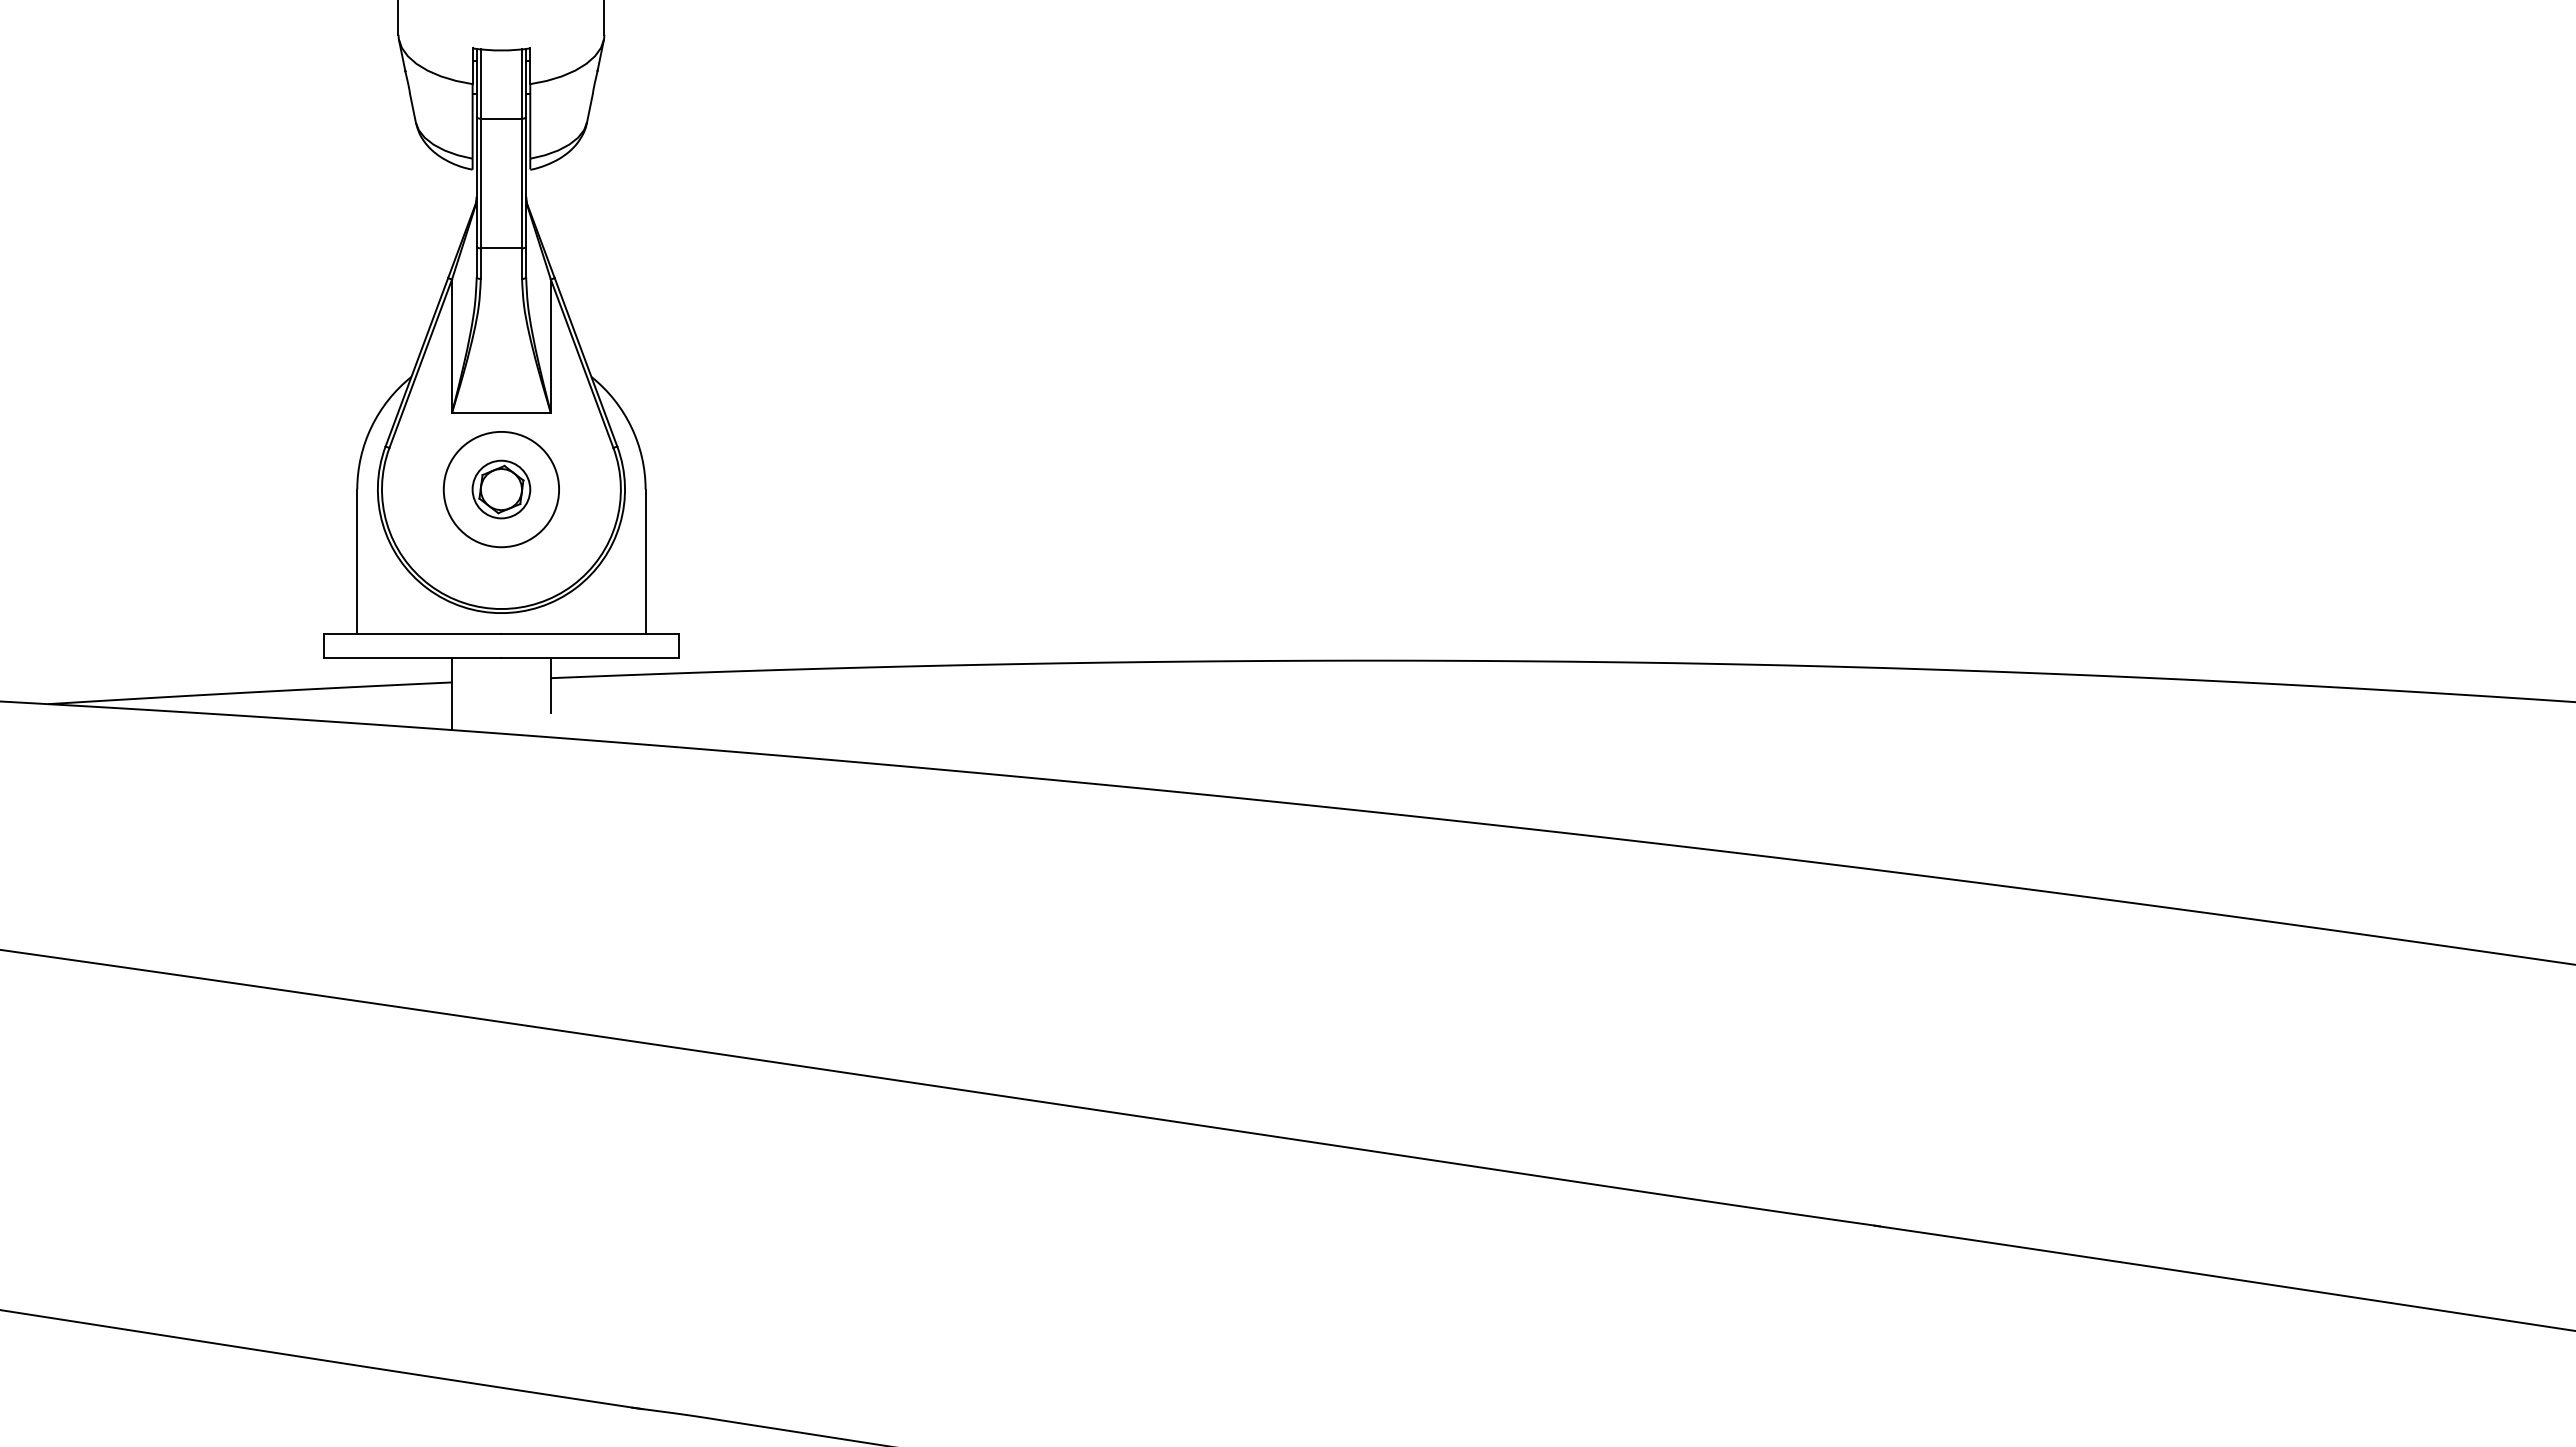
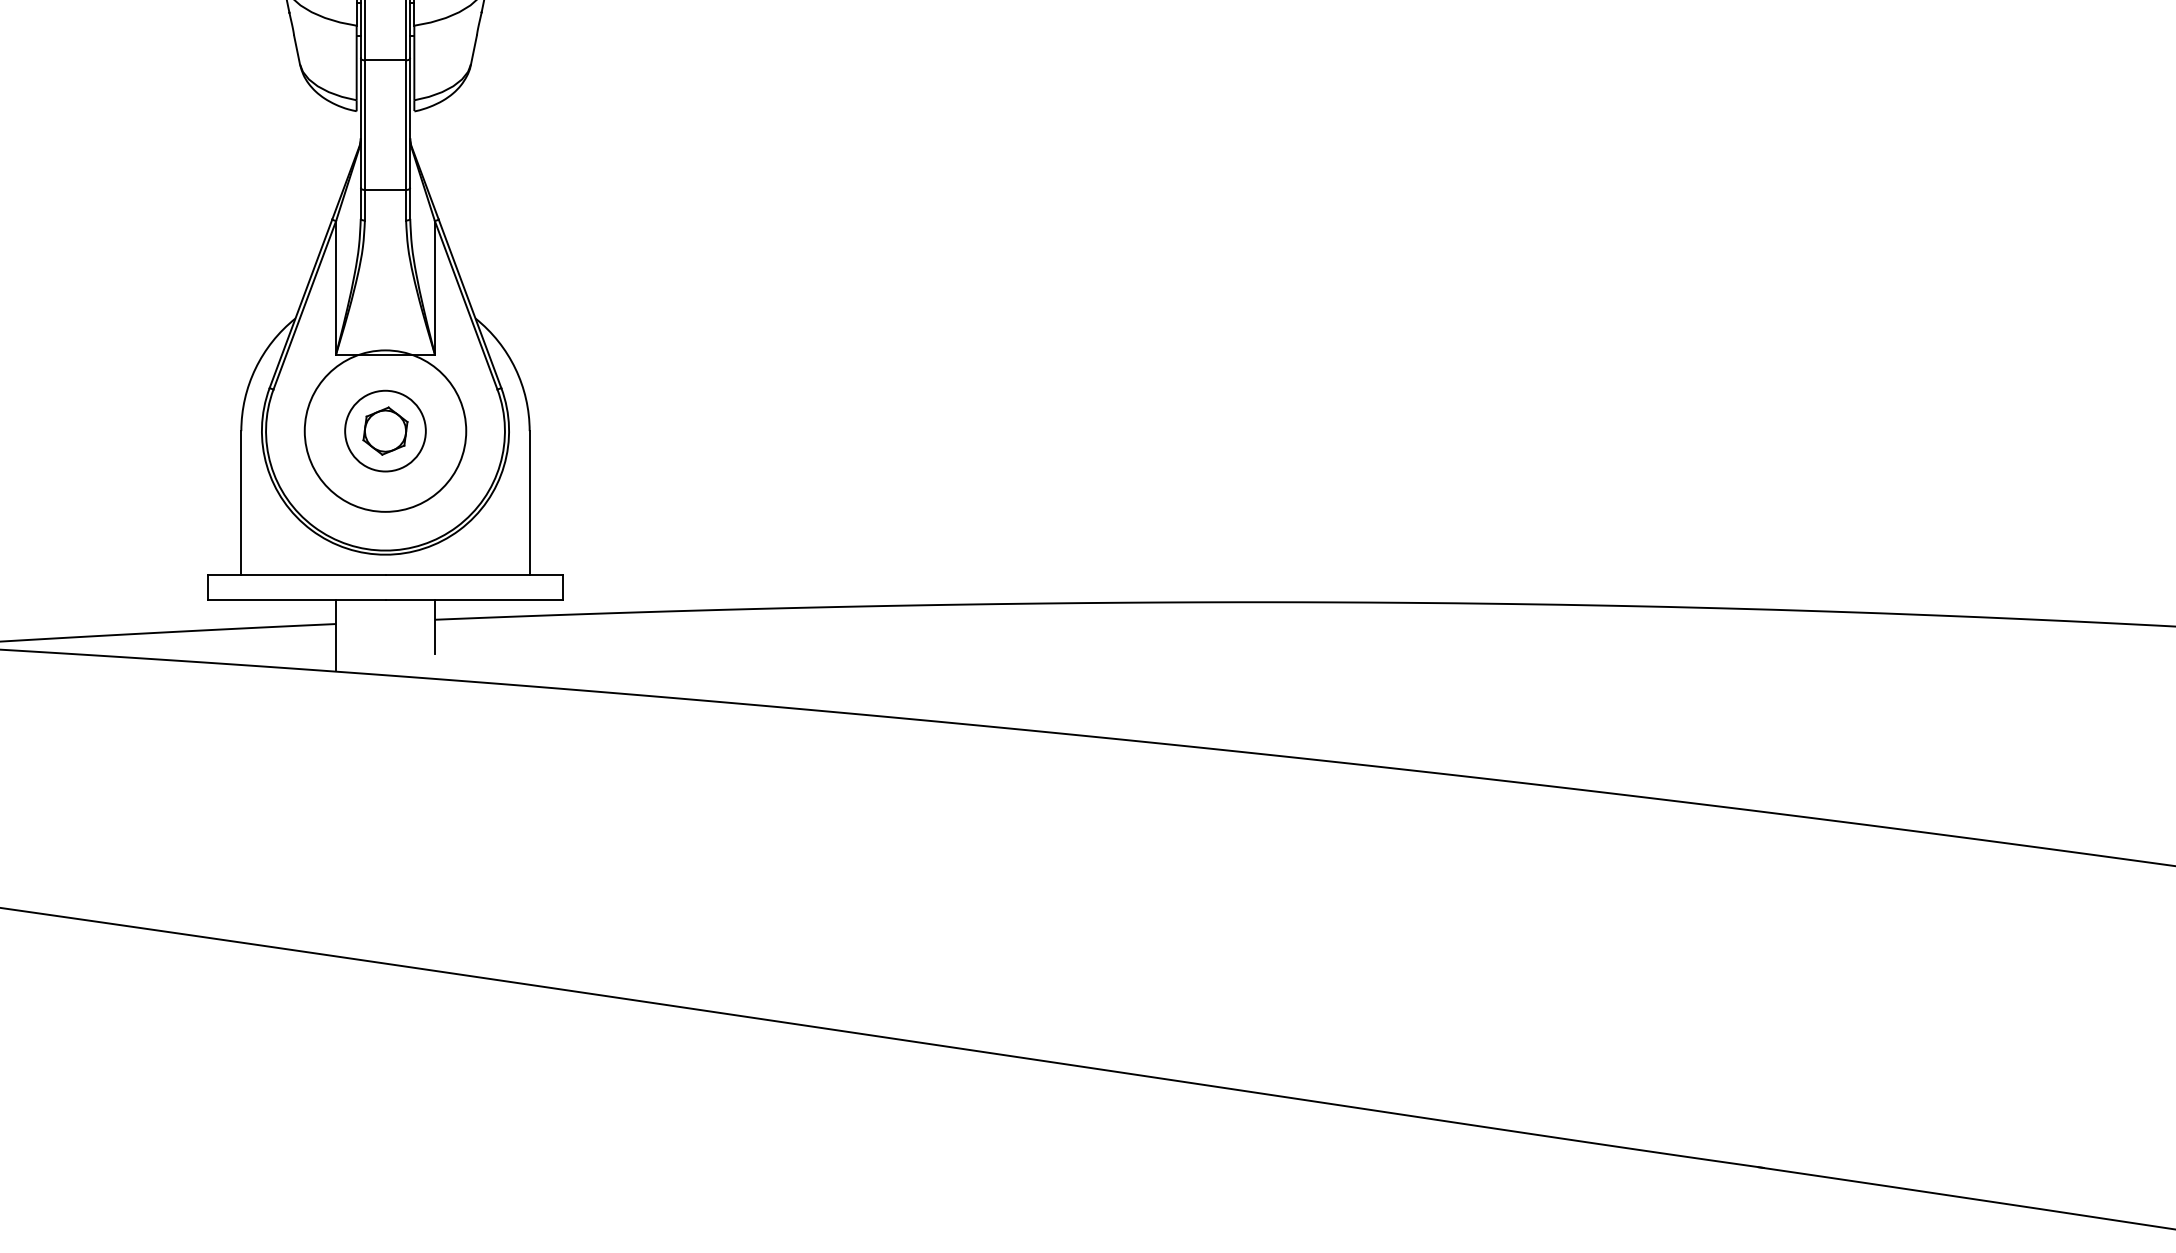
circle: (501, 489) -> (385, 431), size x1.4
circle: (501, 489) -> (385, 431), size x1.4

